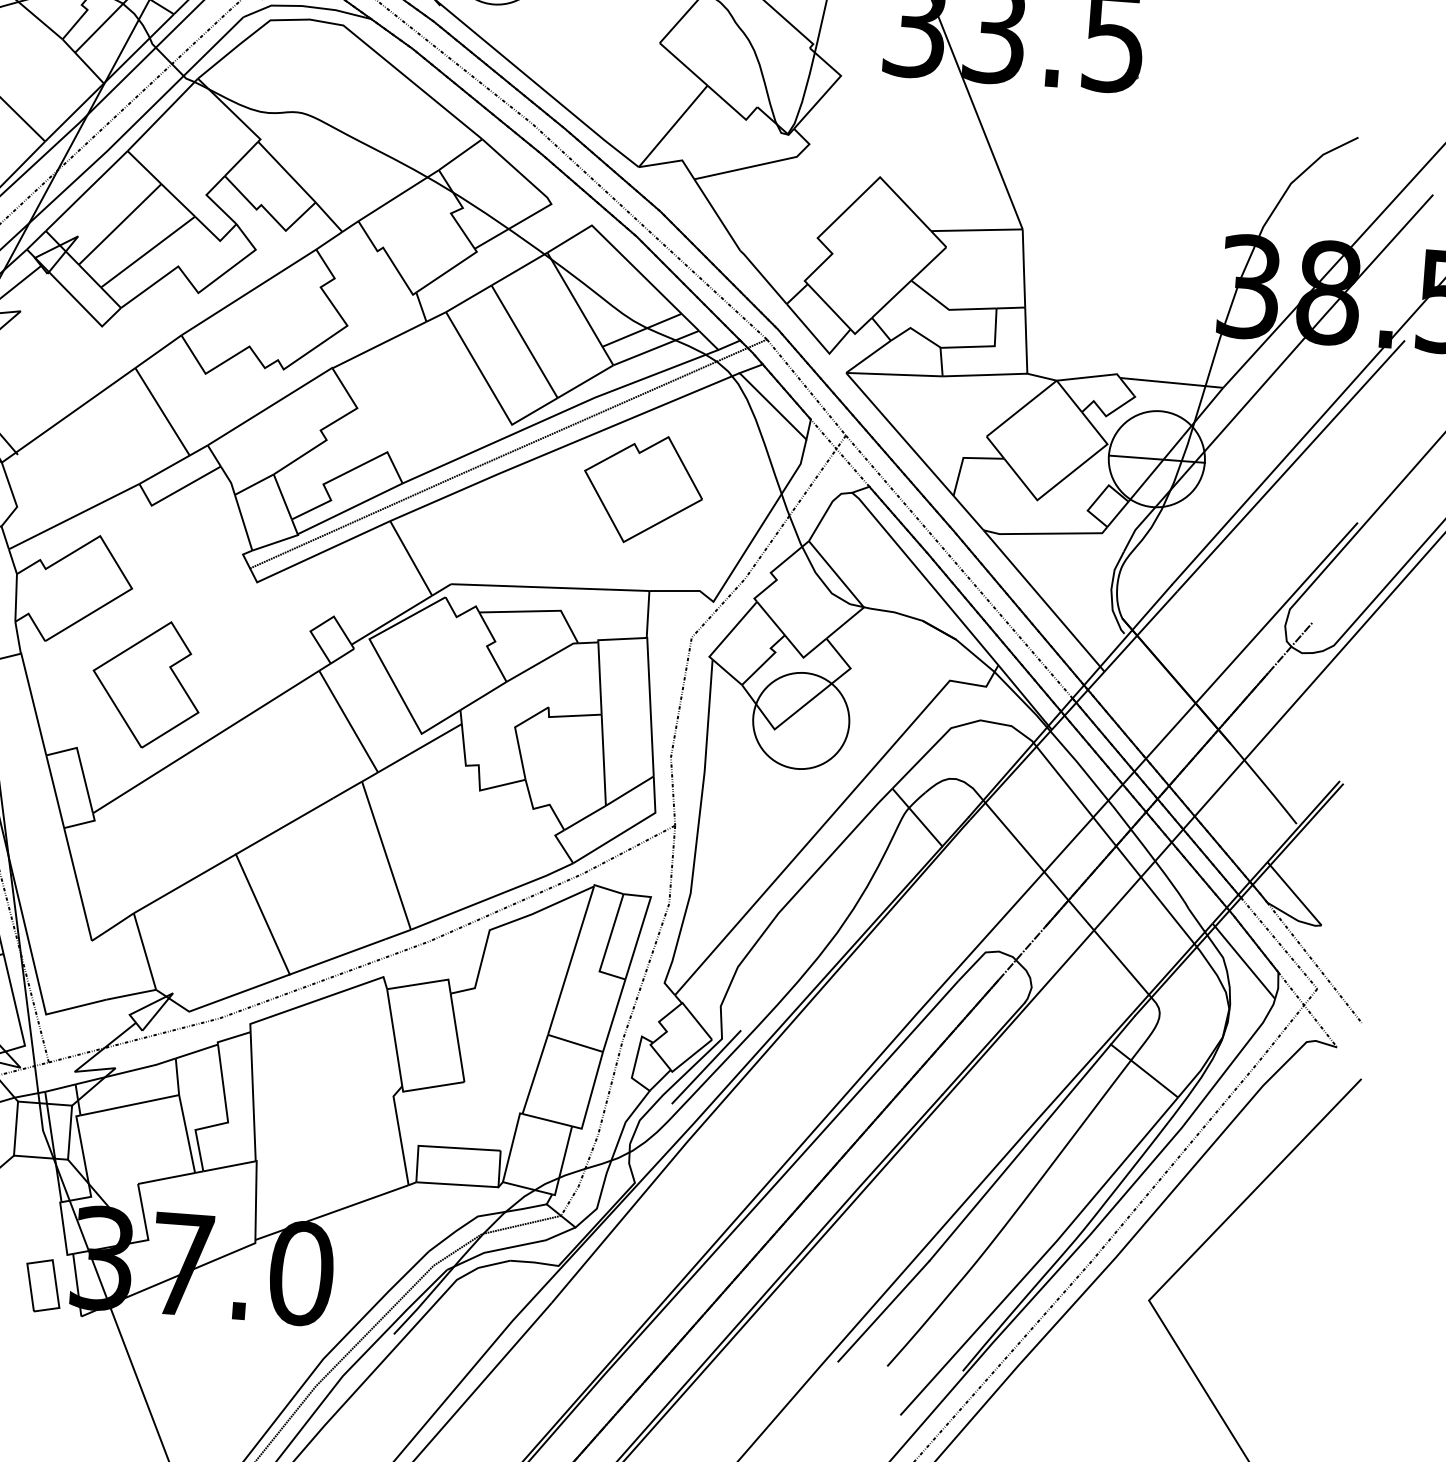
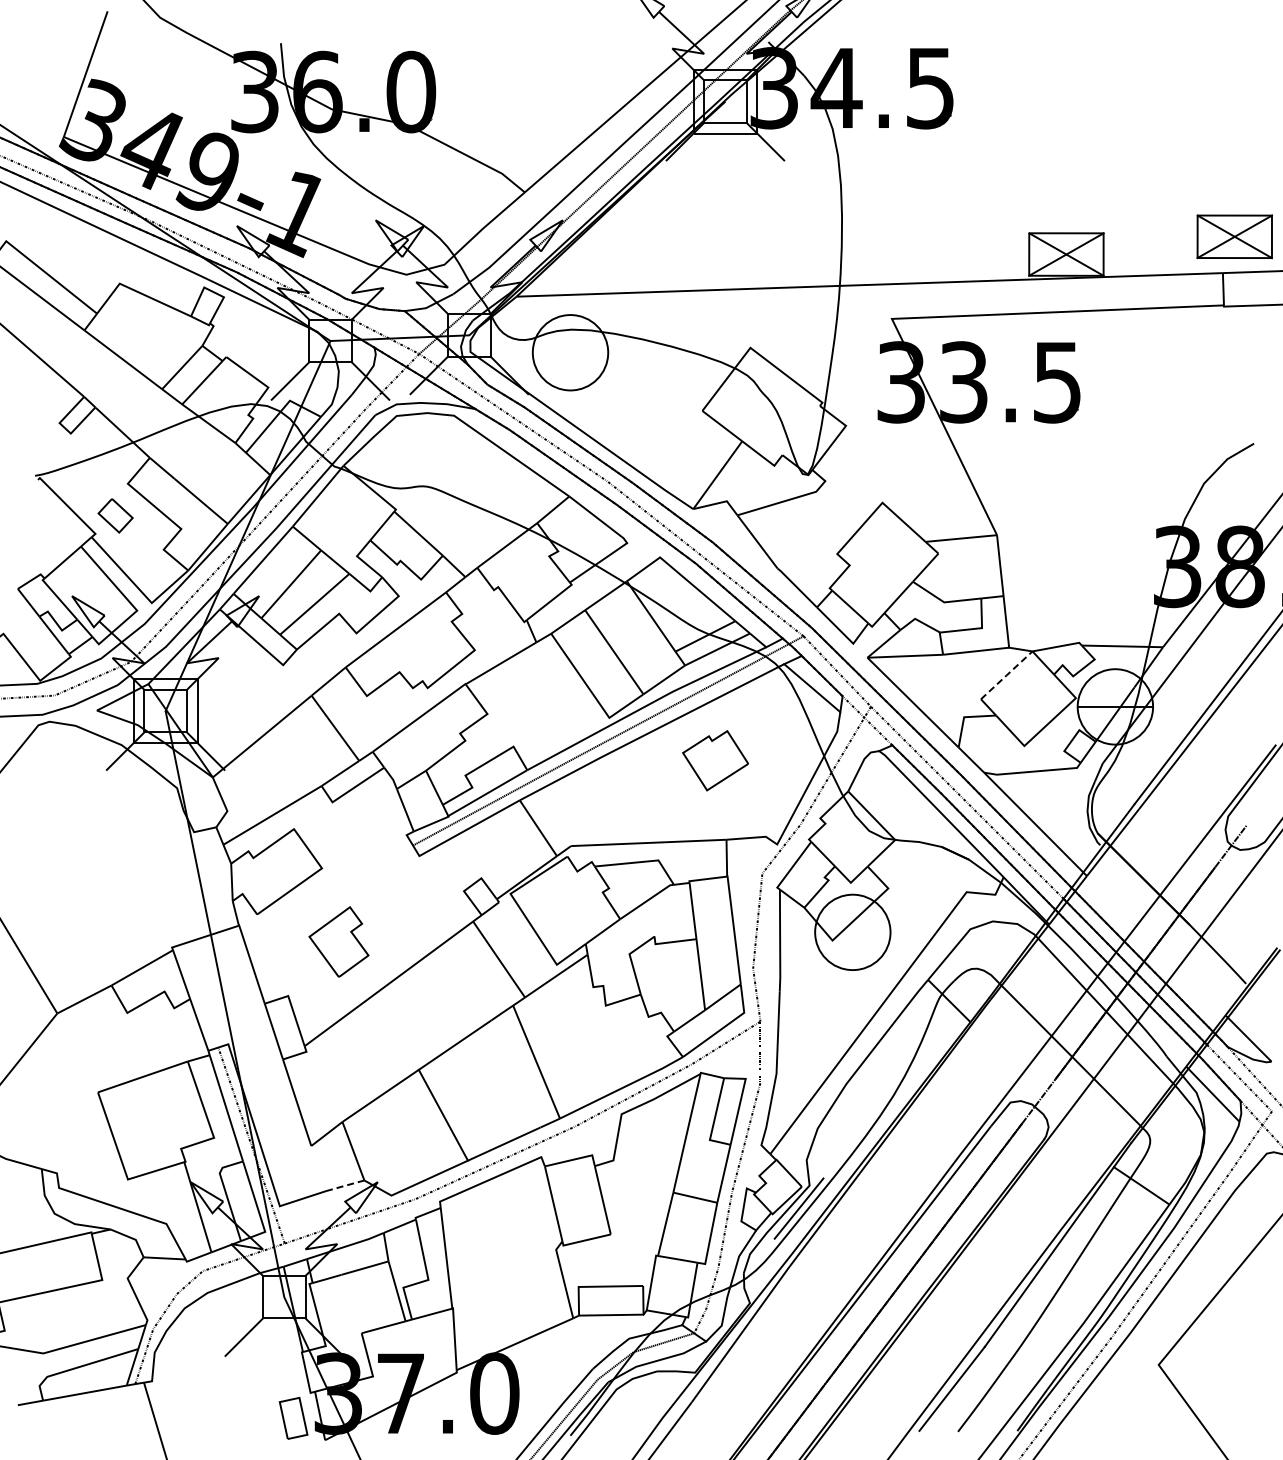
line: (1021, 408) -> (1006, 675), solid -> dashed
part: (642, 489) -> (715, 760), size x0.7
part: (146, 683) -> (338, 941), size x0.7
line: (131, 994) -> (345, 1185), solid -> dashed

